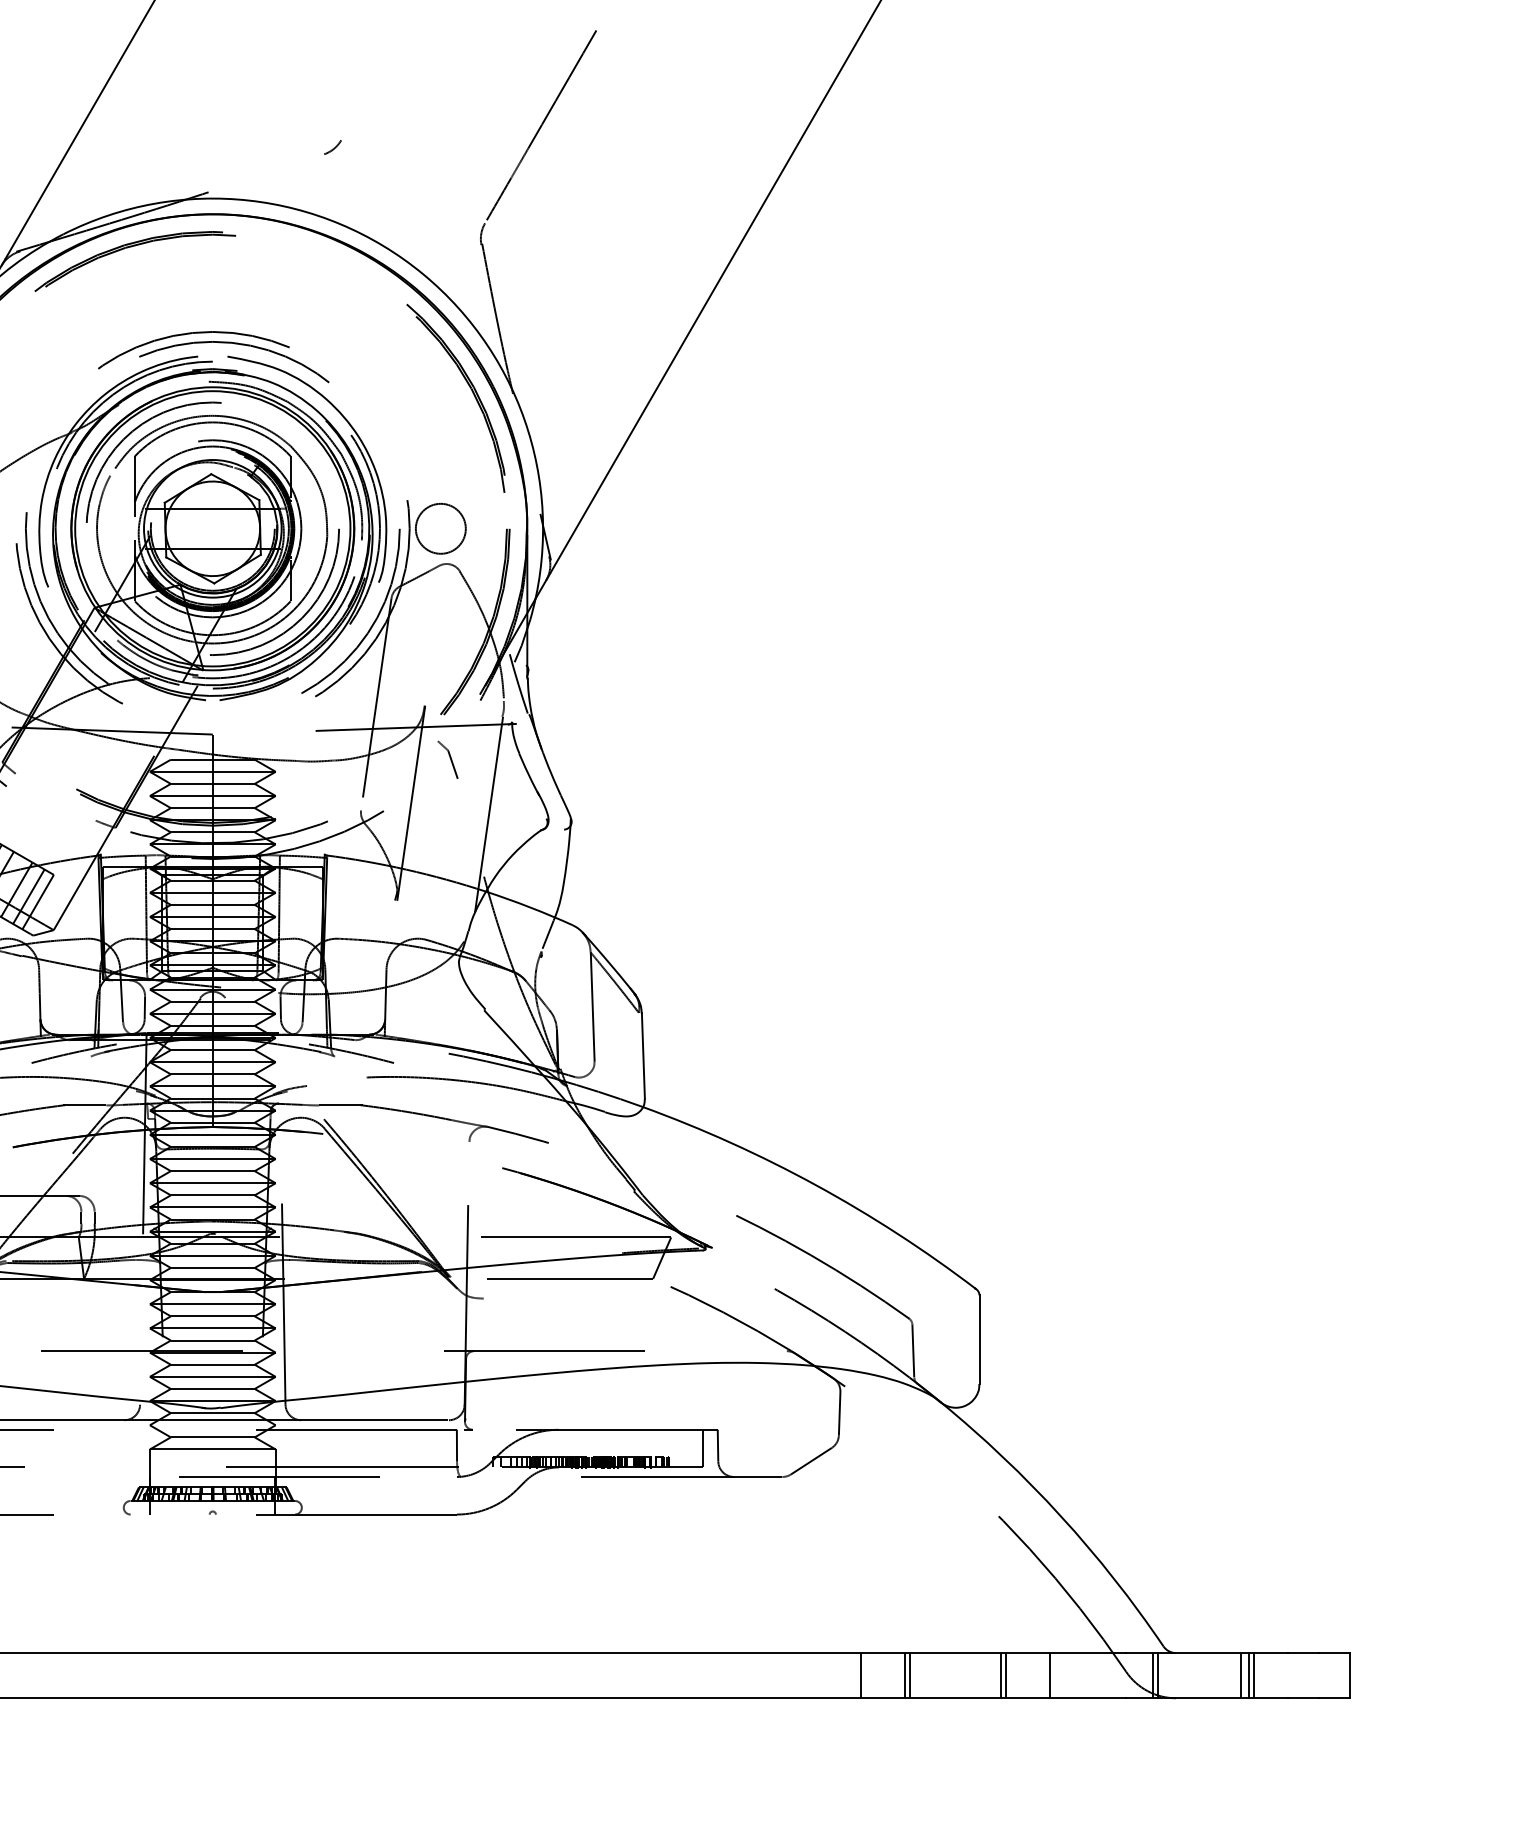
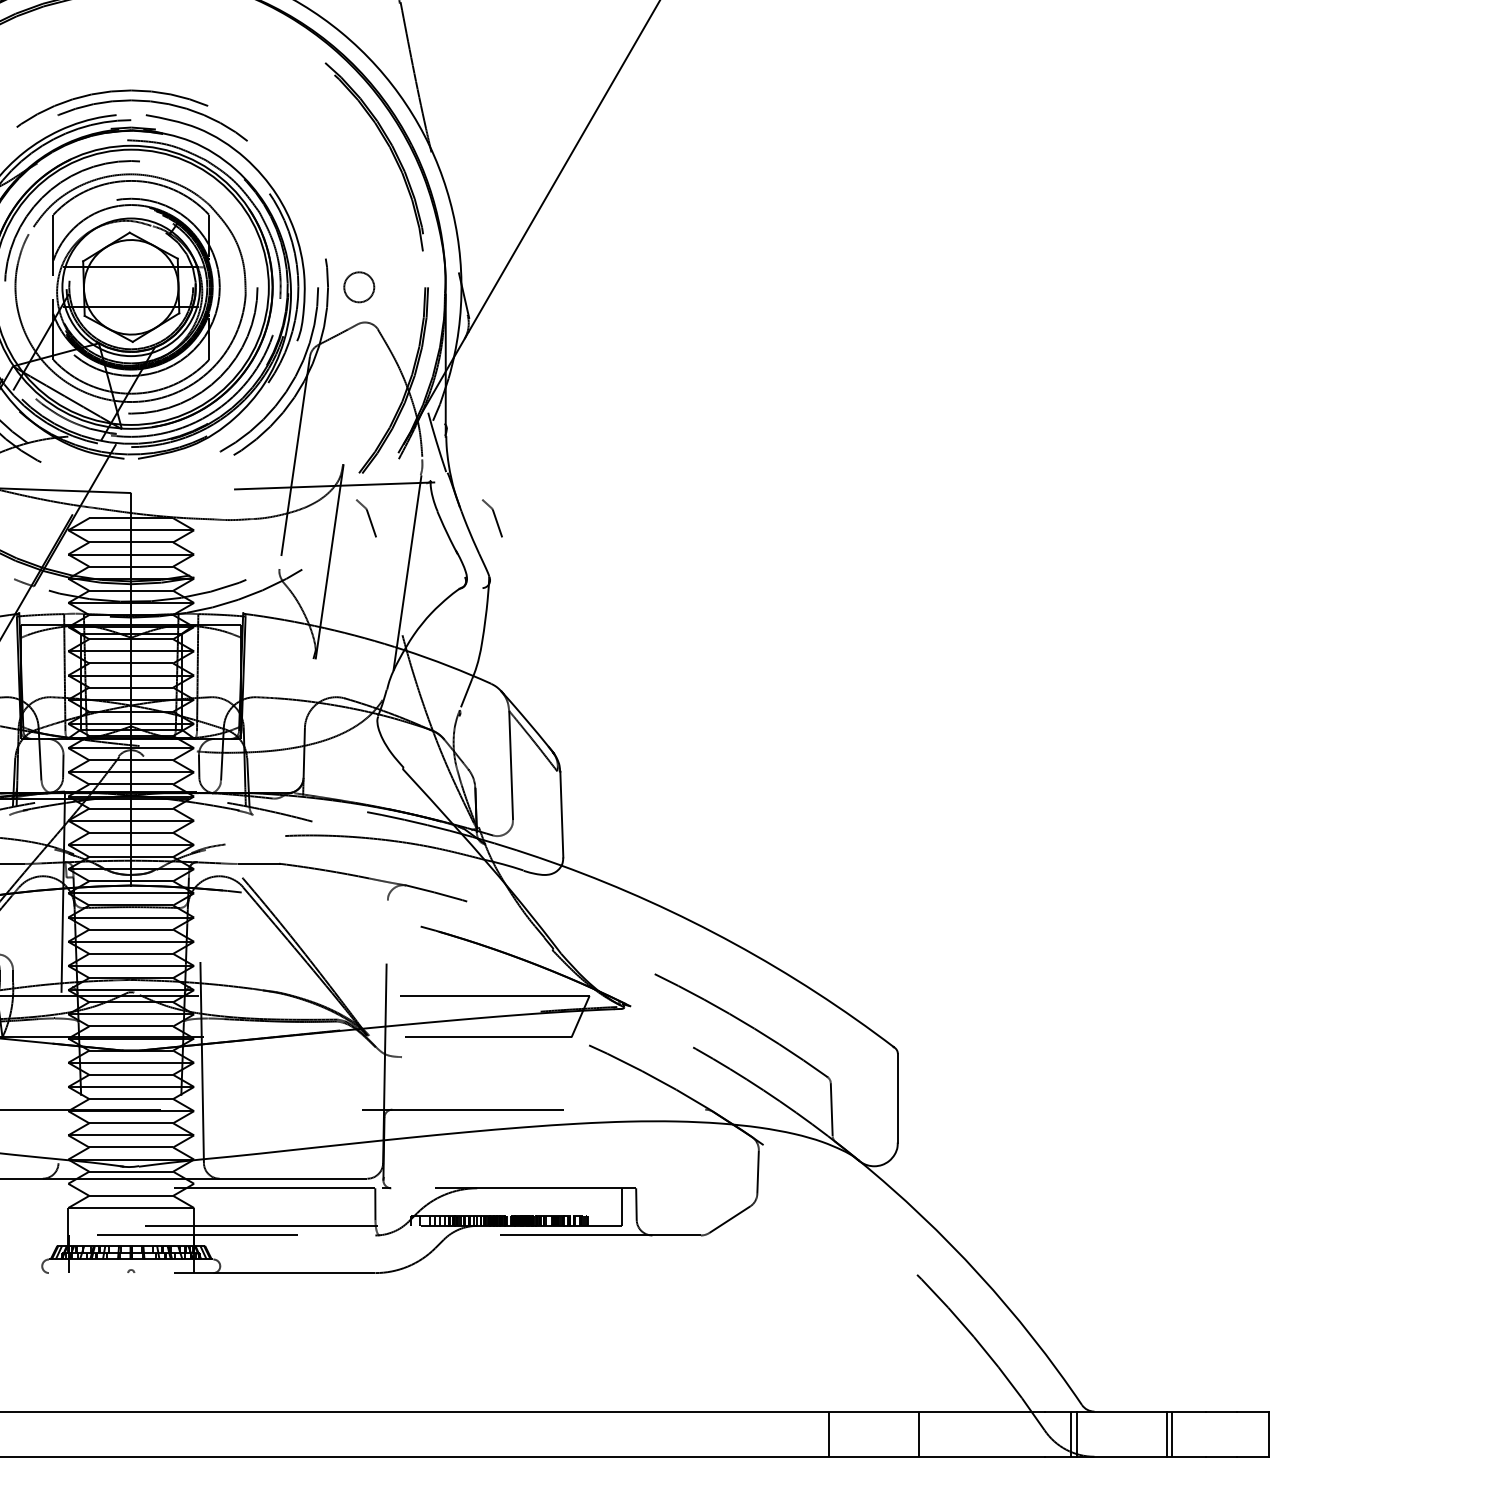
circle: (440, 528) -> (358, 287), size x0.6
part: (573, 759) -> (491, 518), added
line: (861, 1675) -> (779, 1434), removed
line: (905, 1675) -> (823, 1434), removed
line: (1006, 1675) -> (924, 1434), removed
line: (1050, 1675) -> (968, 1434), removed
line: (1240, 1675) -> (1158, 1434), removed

